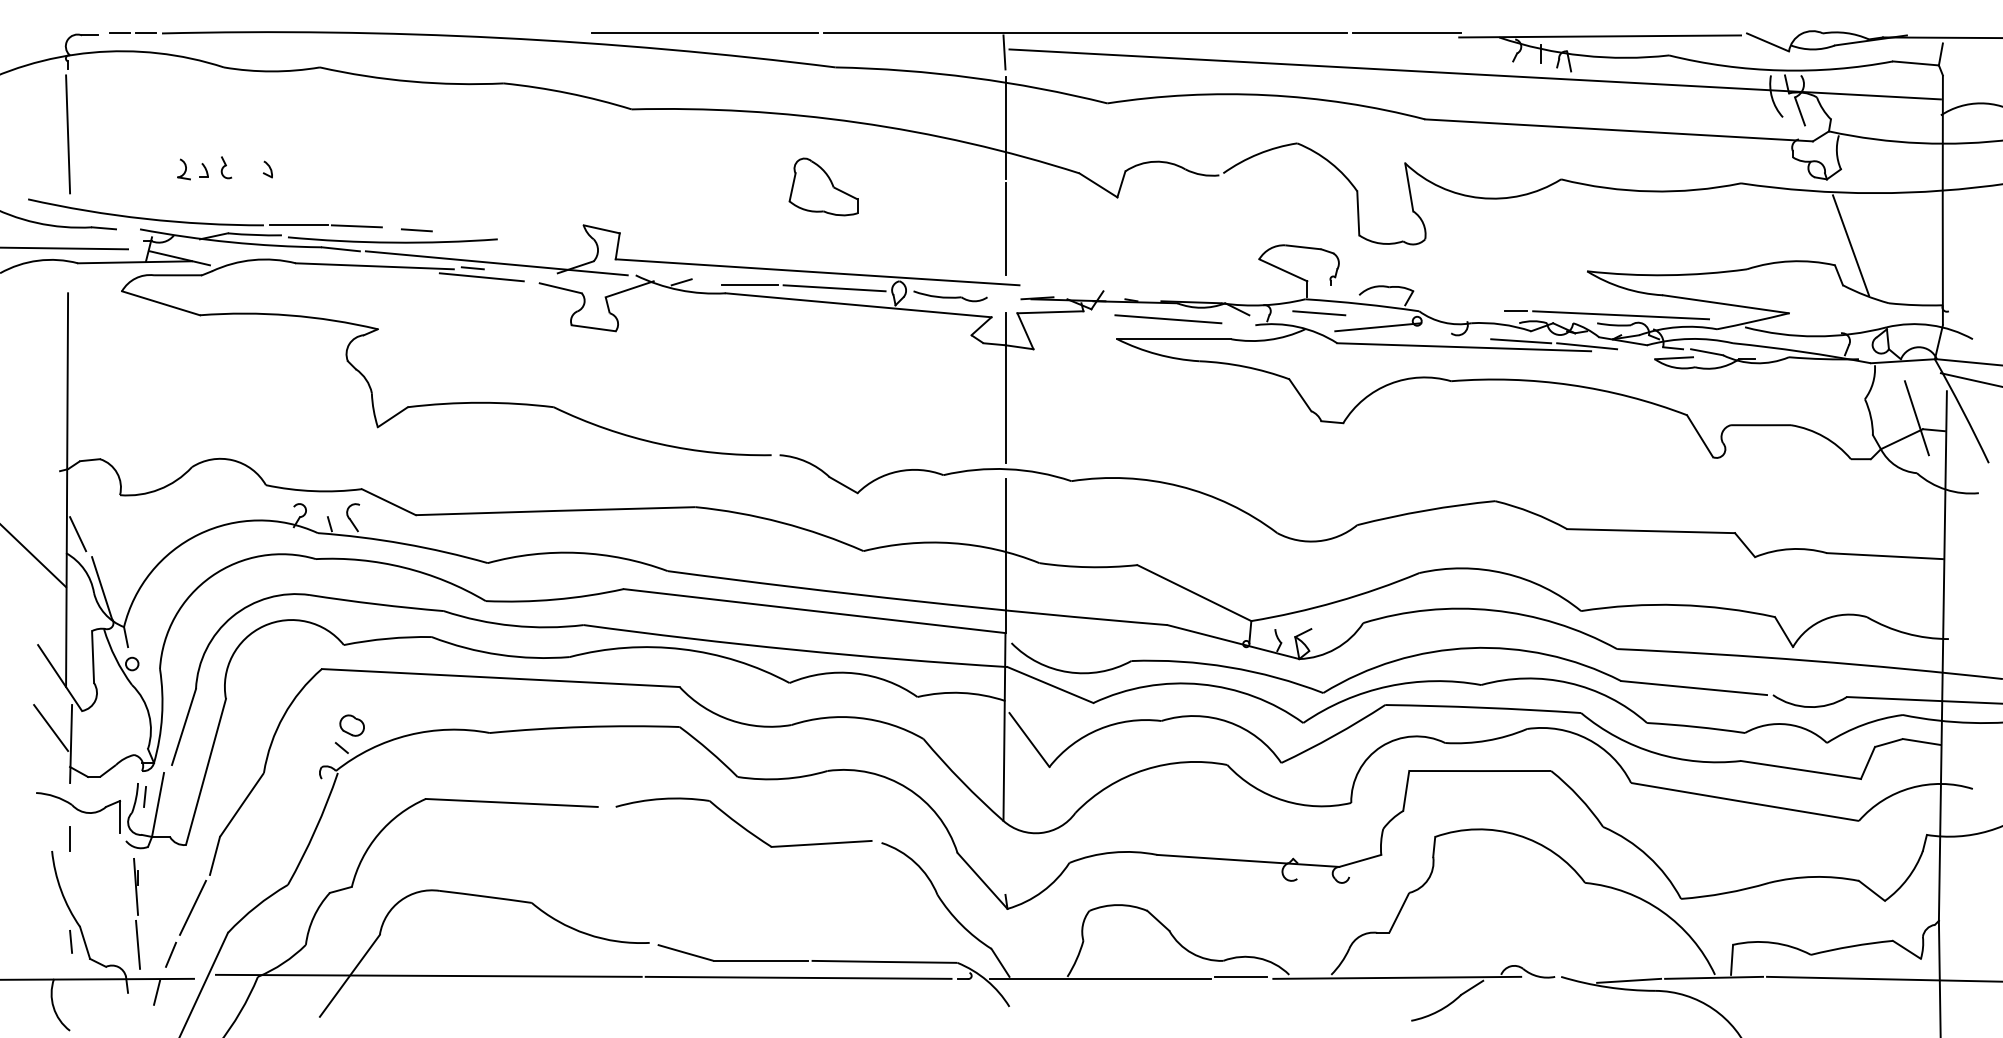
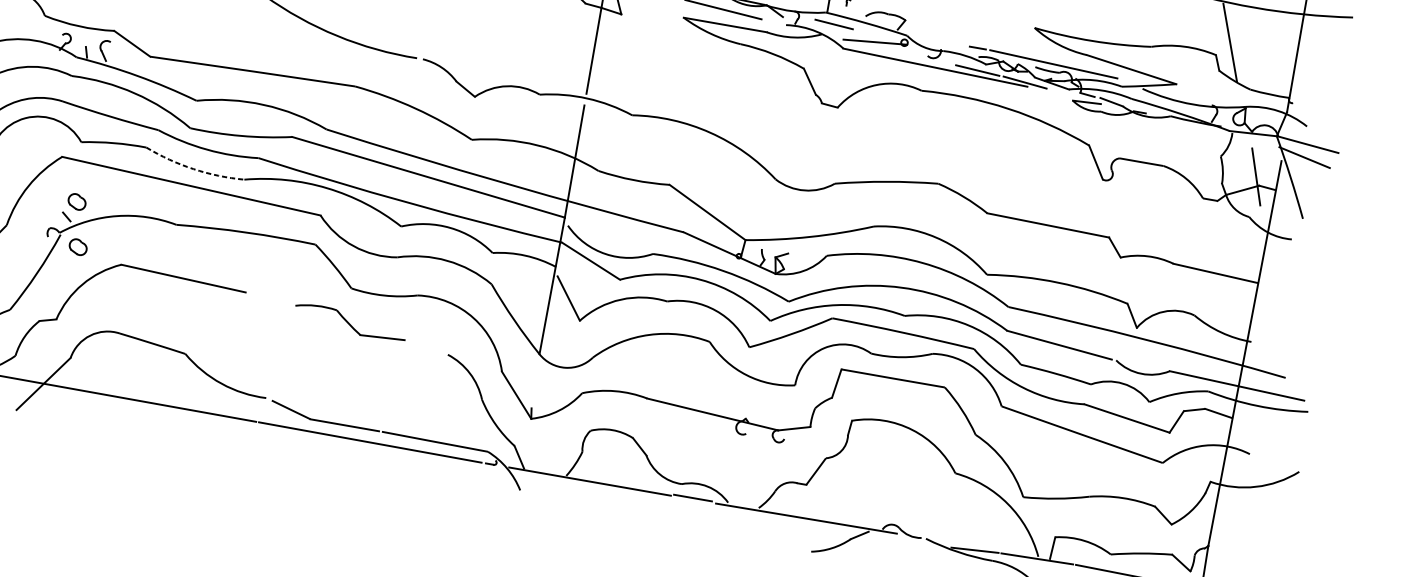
arc: (499, 654) -> (193, 168), solid -> dashed
part: (363, 785) -> (77, 247), added
part: (743, 822) -> (349, 322), size x0.6

